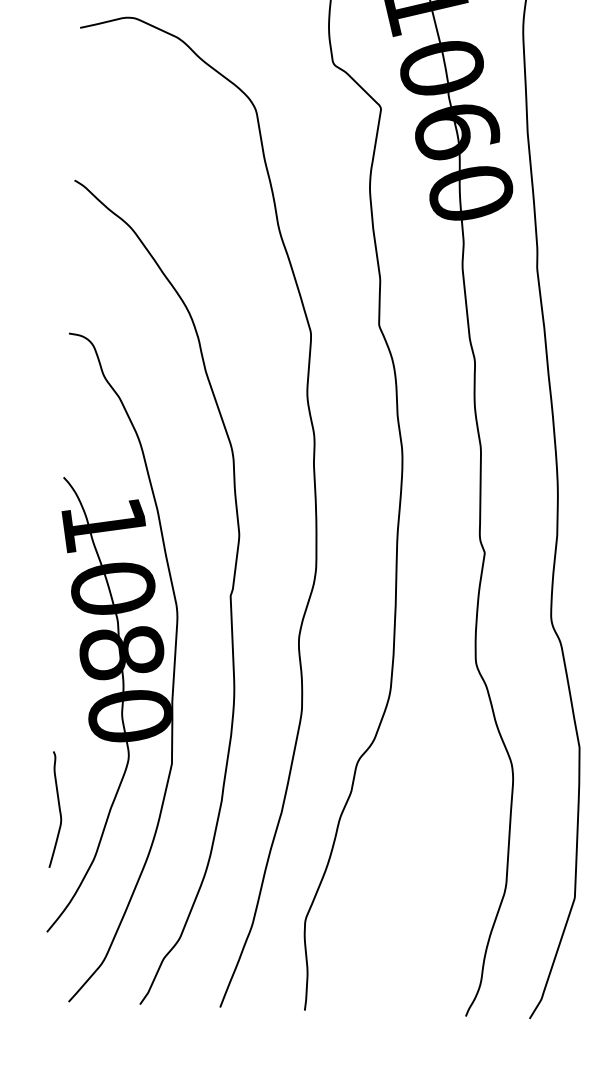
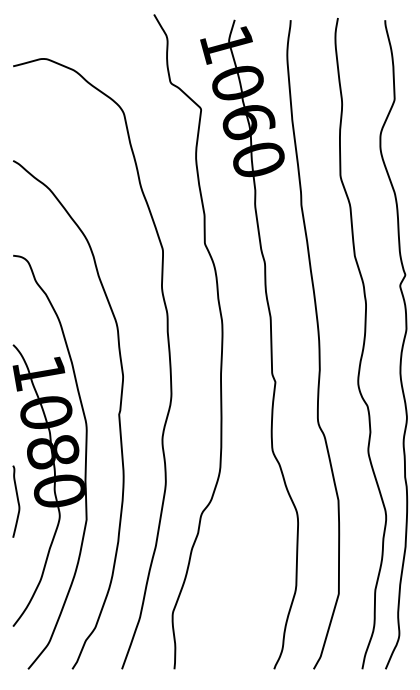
curve: (58, 809) -> (17, 501), moved

